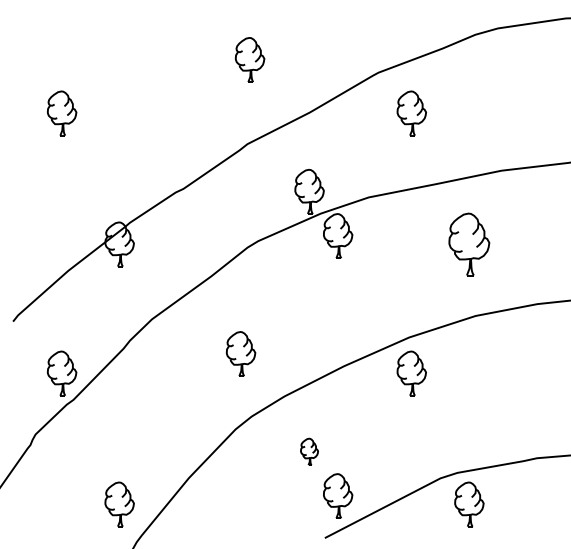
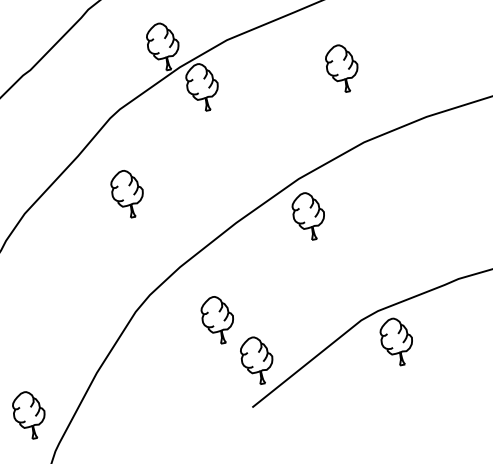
part: (469, 244) -> (342, 68), size x0.71
part: (240, 353) -> (127, 193), moved
part: (309, 451) -> (217, 319), size x1.67

